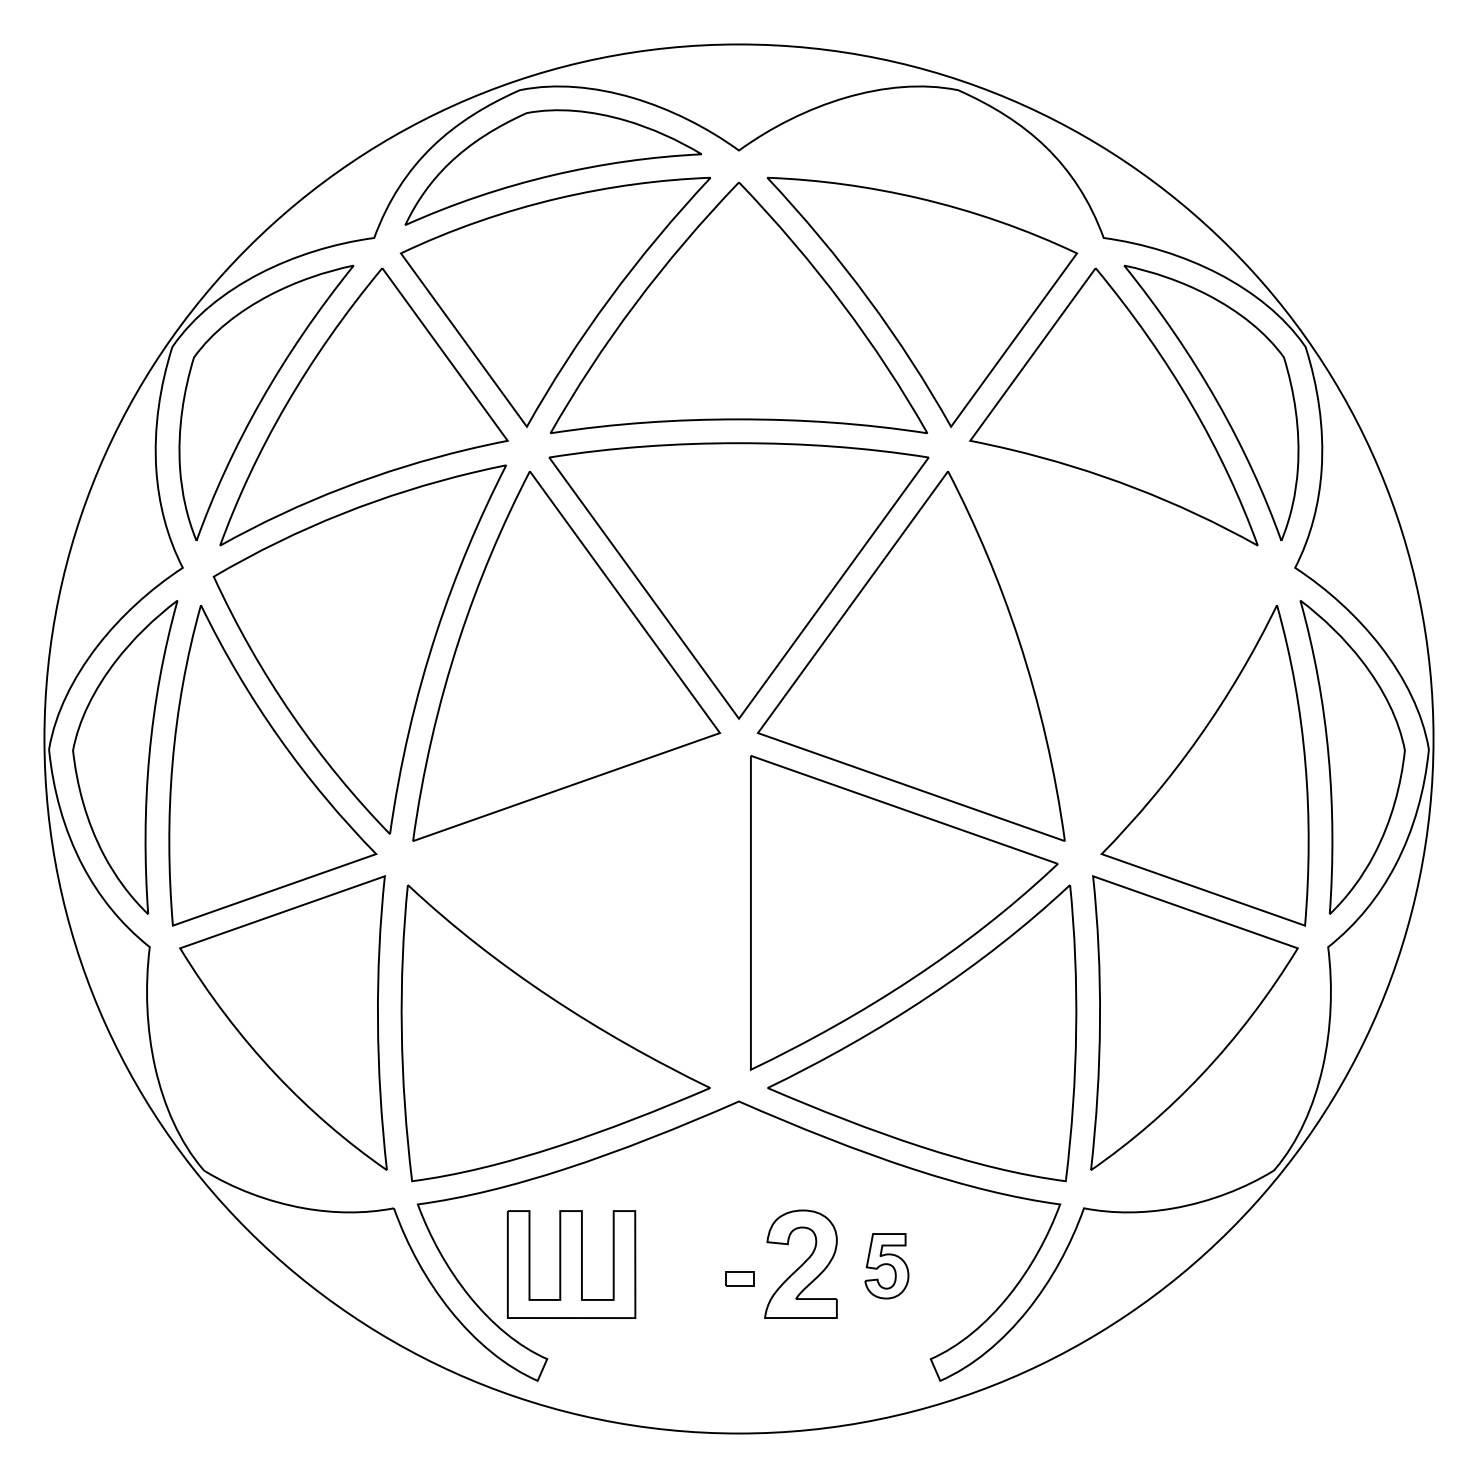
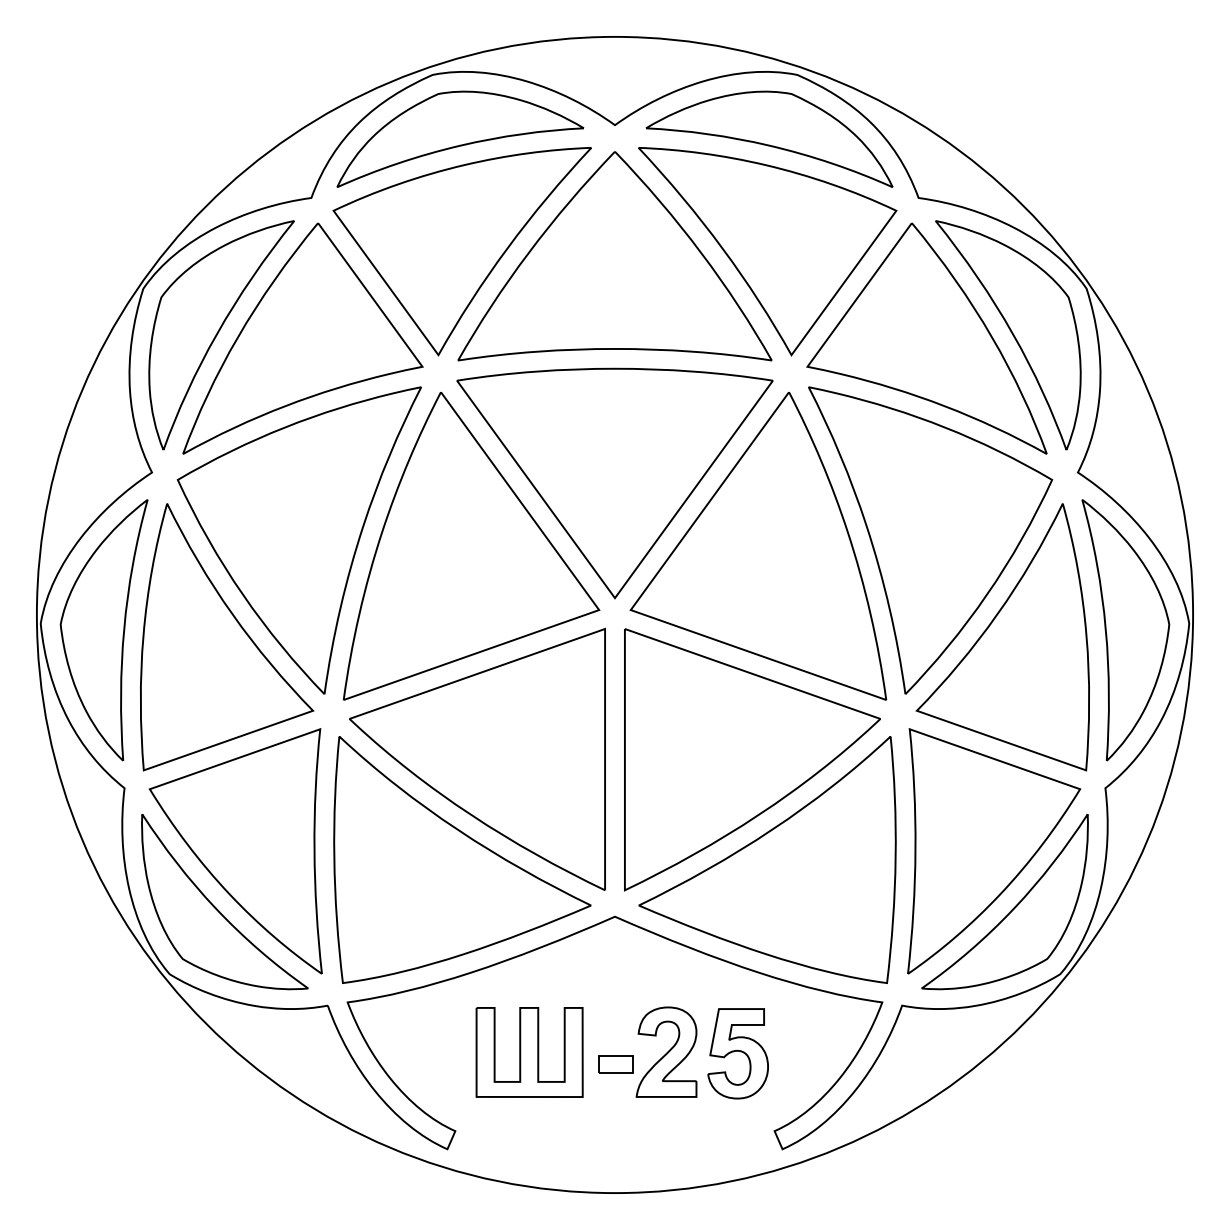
part: (924, 166) -> (769, 138), added
part: (1118, 649) -> (930, 540), added
part: (573, 911) -> (477, 758), added
part: (261, 1091) -> (217, 908), added
part: (1215, 1092) -> (1011, 909), added
part: (571, 1264) -> (529, 1052), moved
part: (886, 1265) -> (737, 1053), size x1.67
part: (739, 1279) -> (615, 1064), size x1.43

